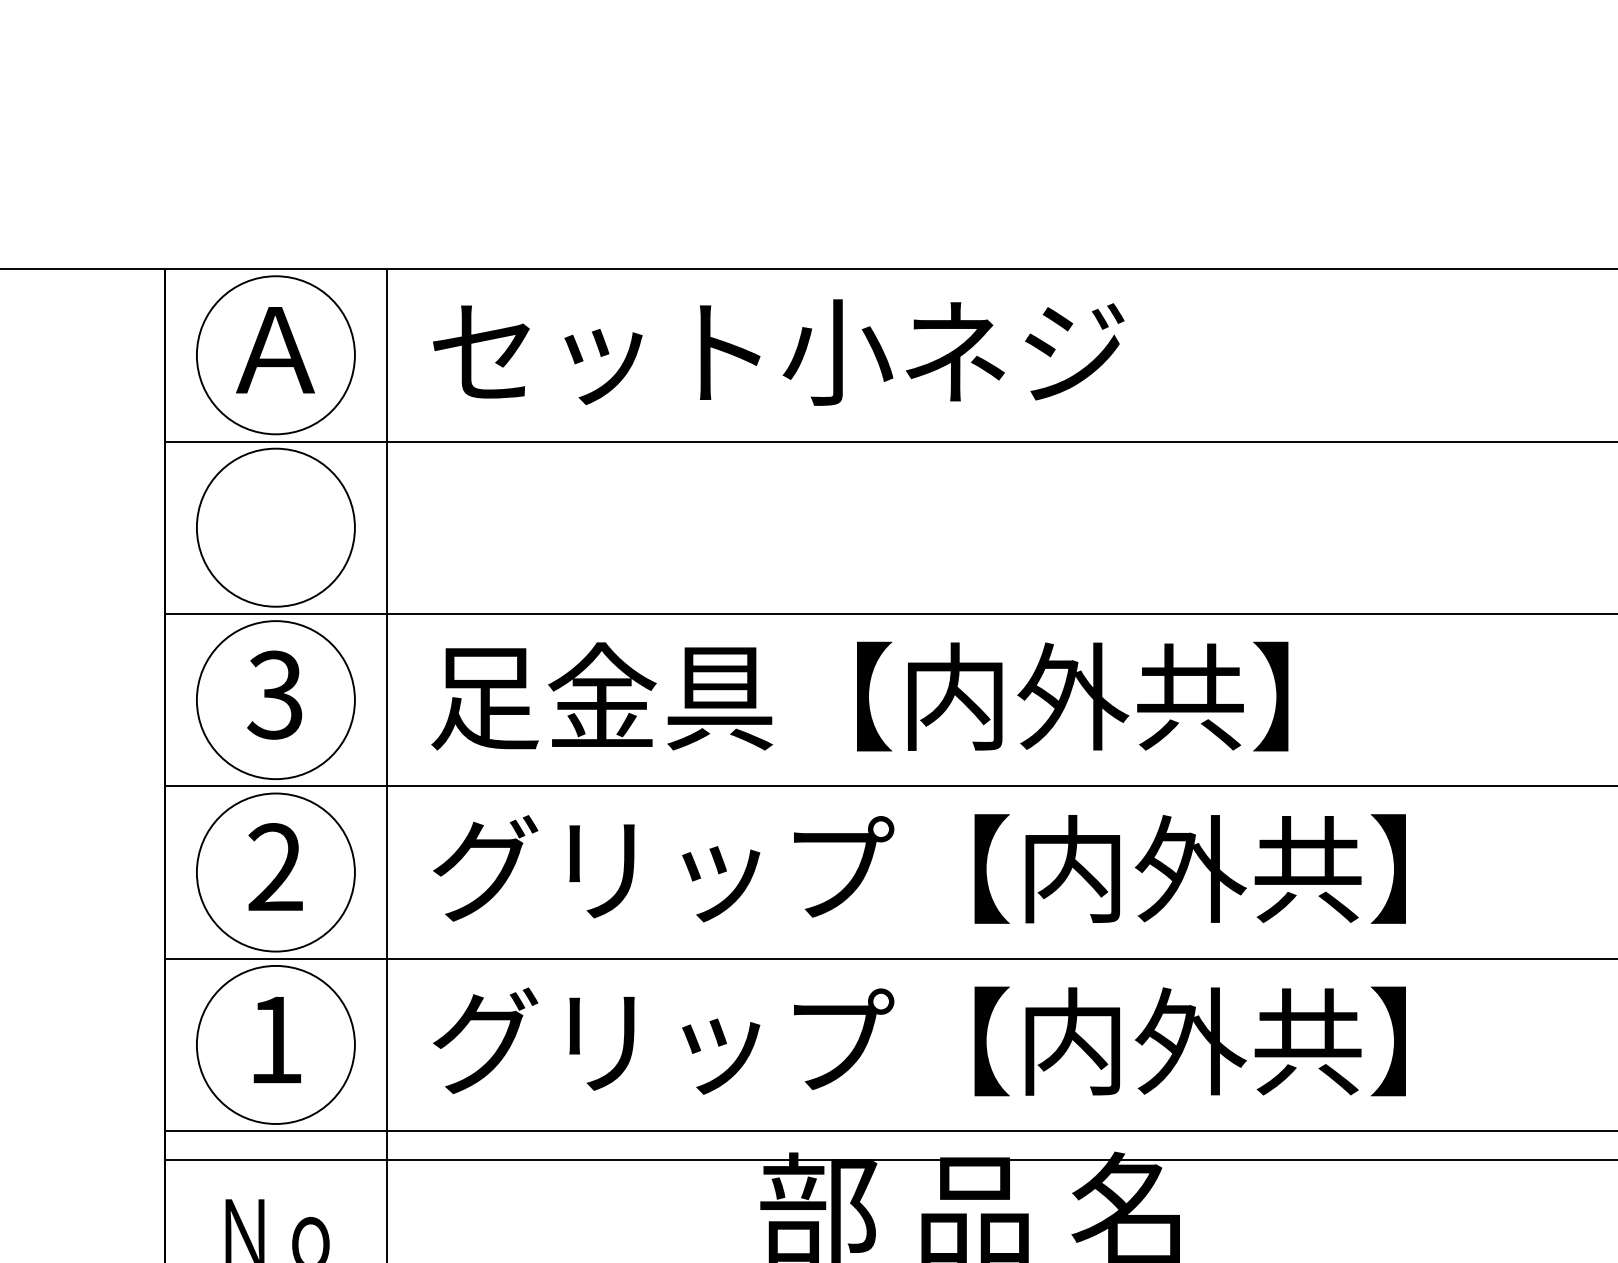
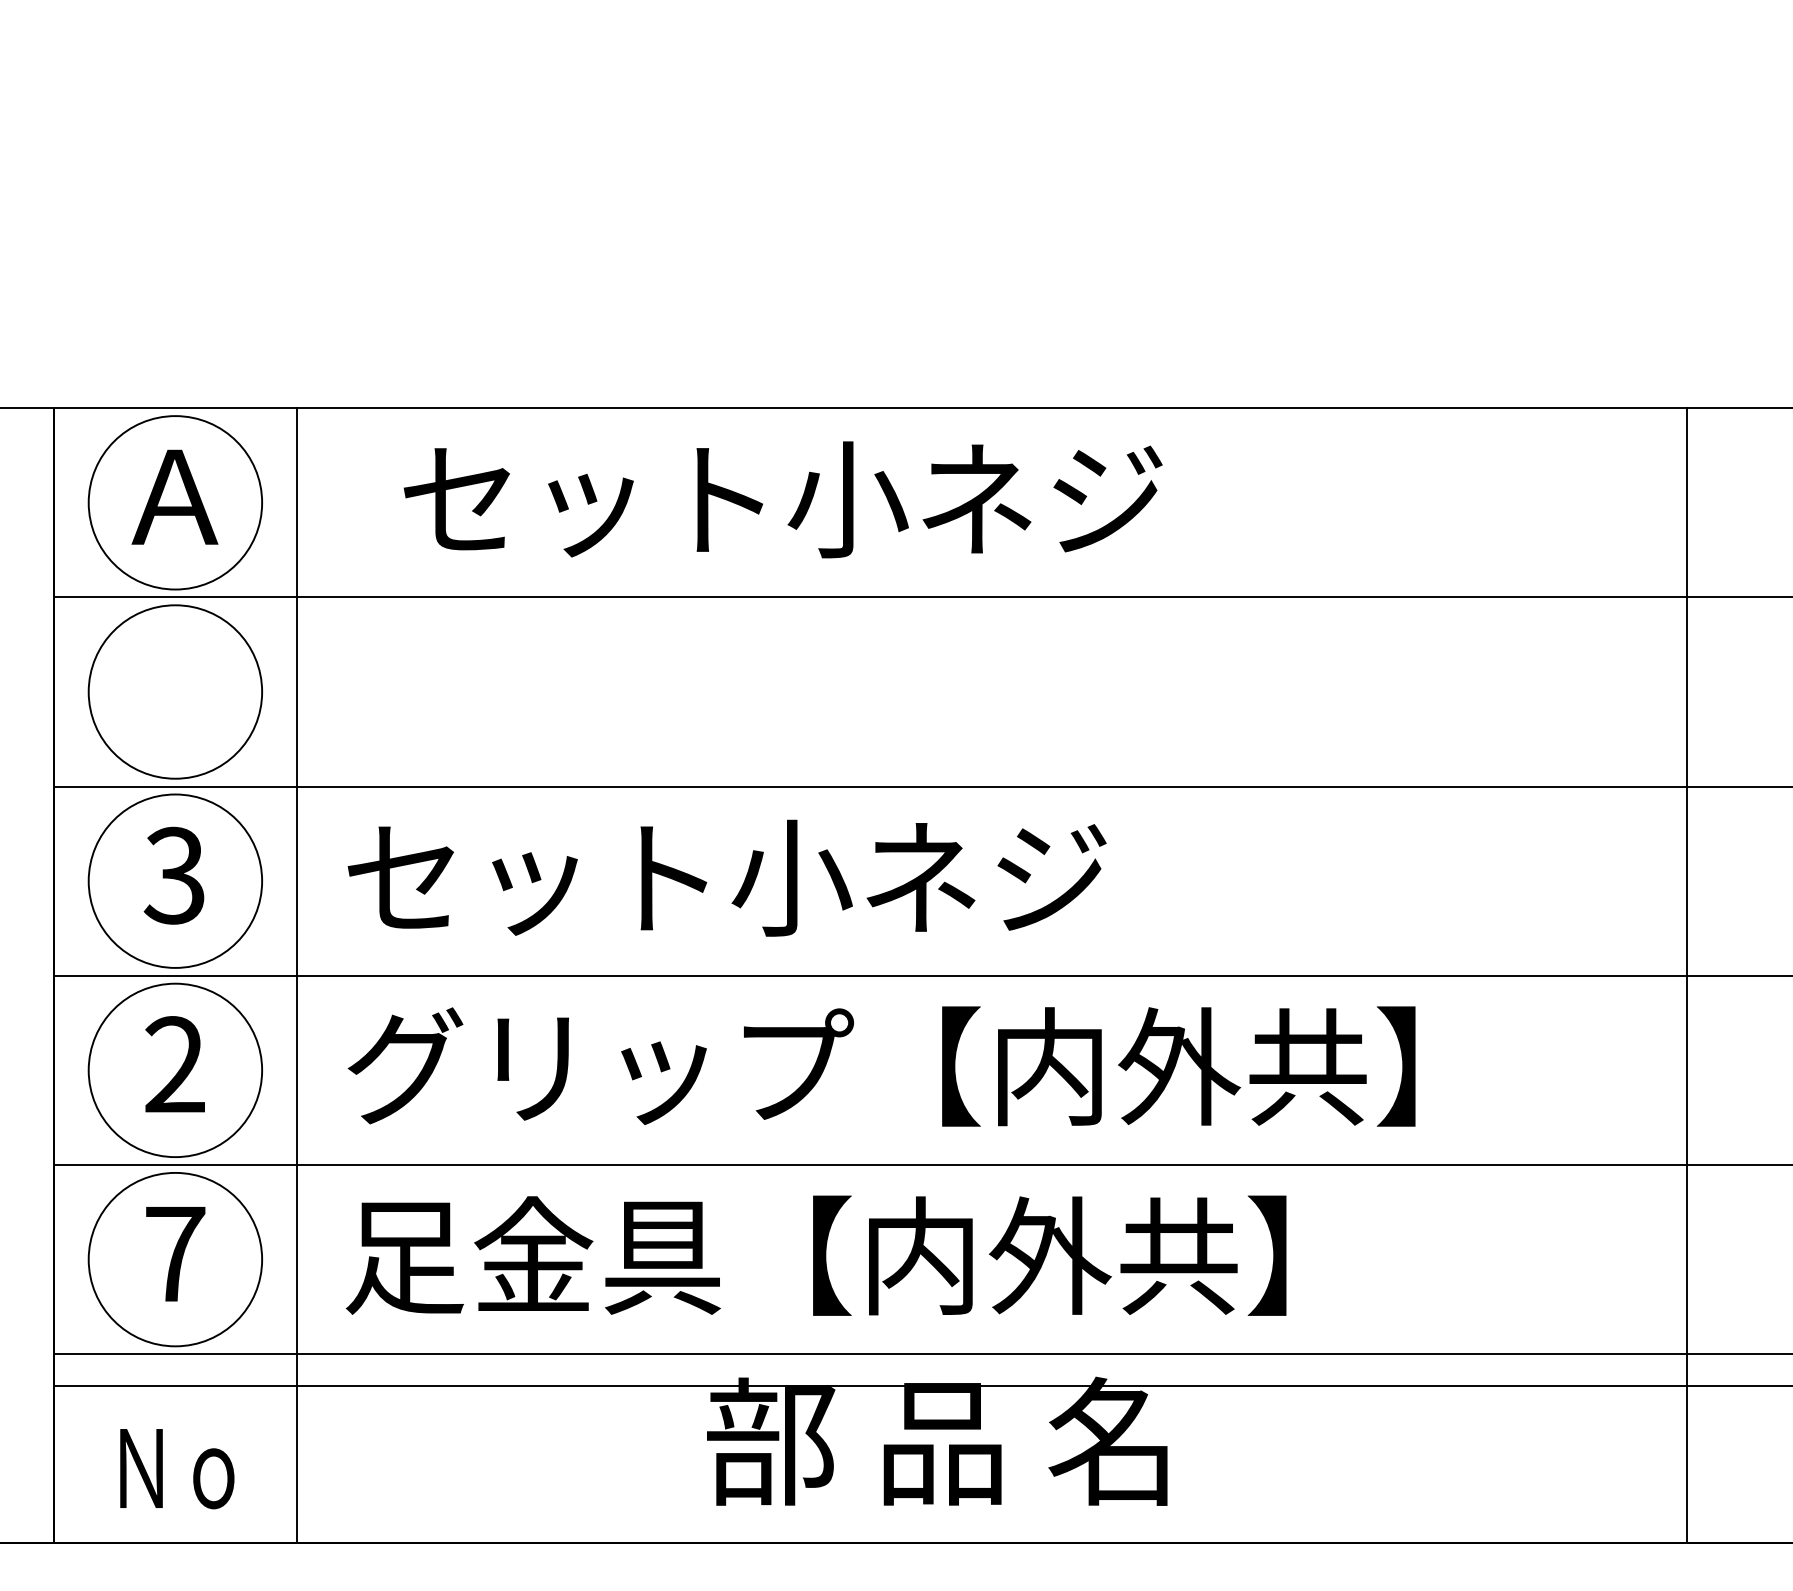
text: (778, 352) -> (782, 499), moved
text: (860, 696) -> (816, 877), 足金具【内外共】 -> セット小ネジ
text: (275, 1040) -> (175, 1254), 1 -> 7
text: (918, 1041) -> (880, 1255), グリップ【内外共】 -> 足金具【内外共】

